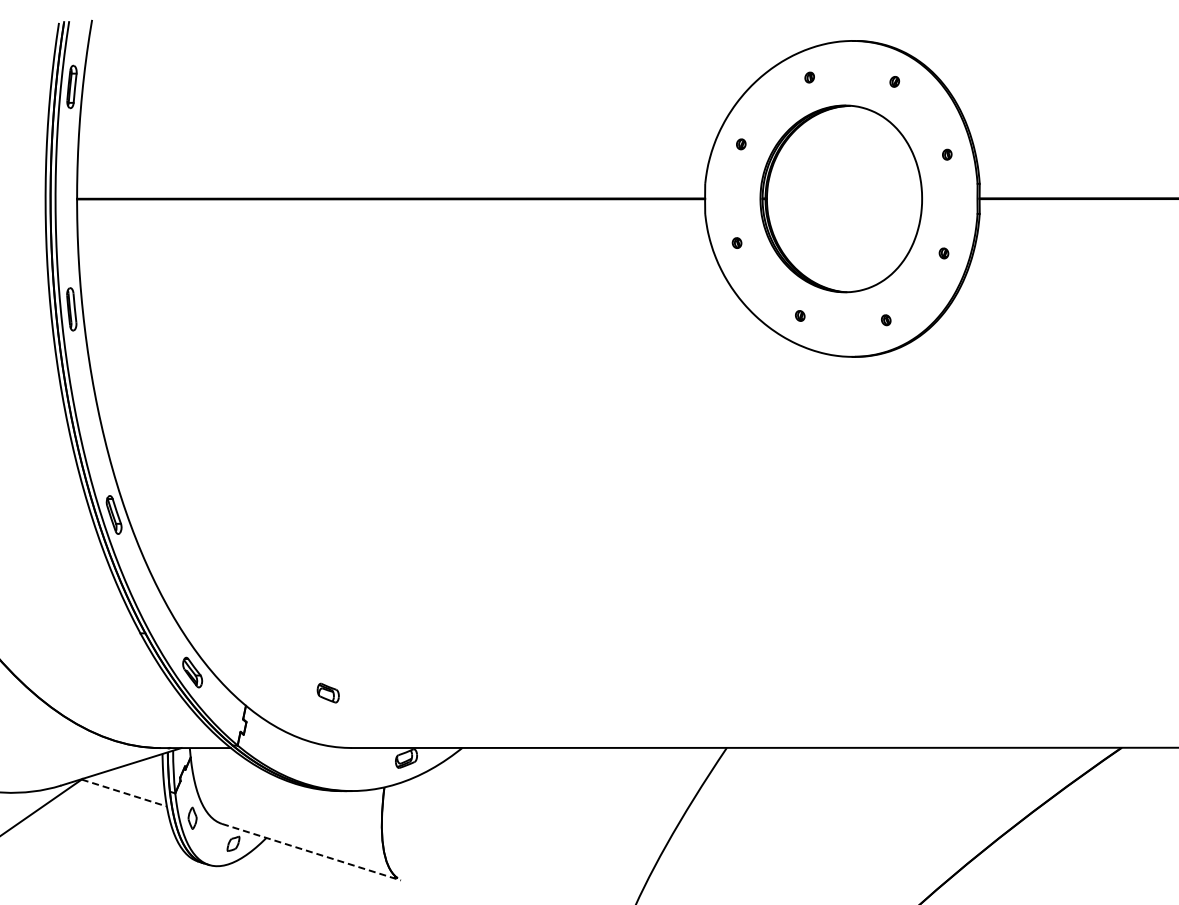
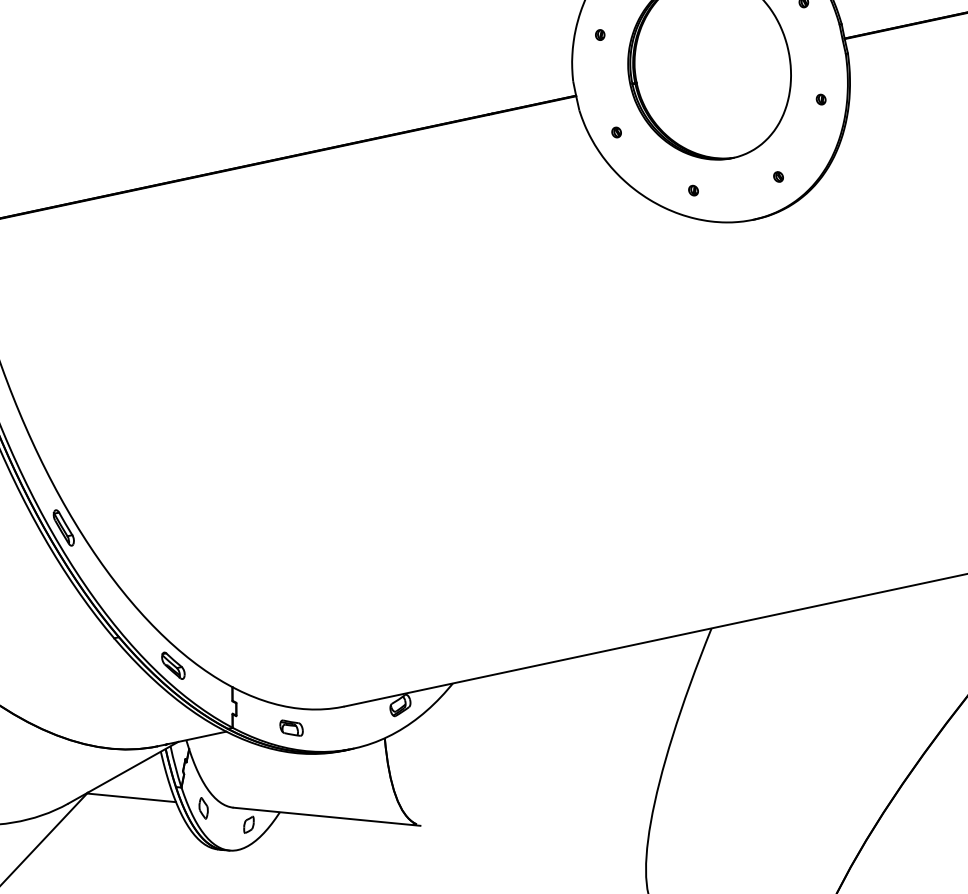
part: (327, 692) -> (290, 727), moved
line: (124, 793) -> (131, 798), dashed -> solid
line: (311, 852) -> (327, 817), dashed -> solid

